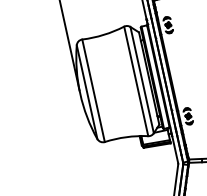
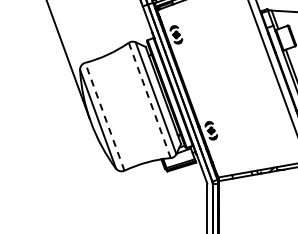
line: (135, 81) -> (149, 100), solid -> dashed
line: (93, 90) -> (104, 116), solid -> dashed

